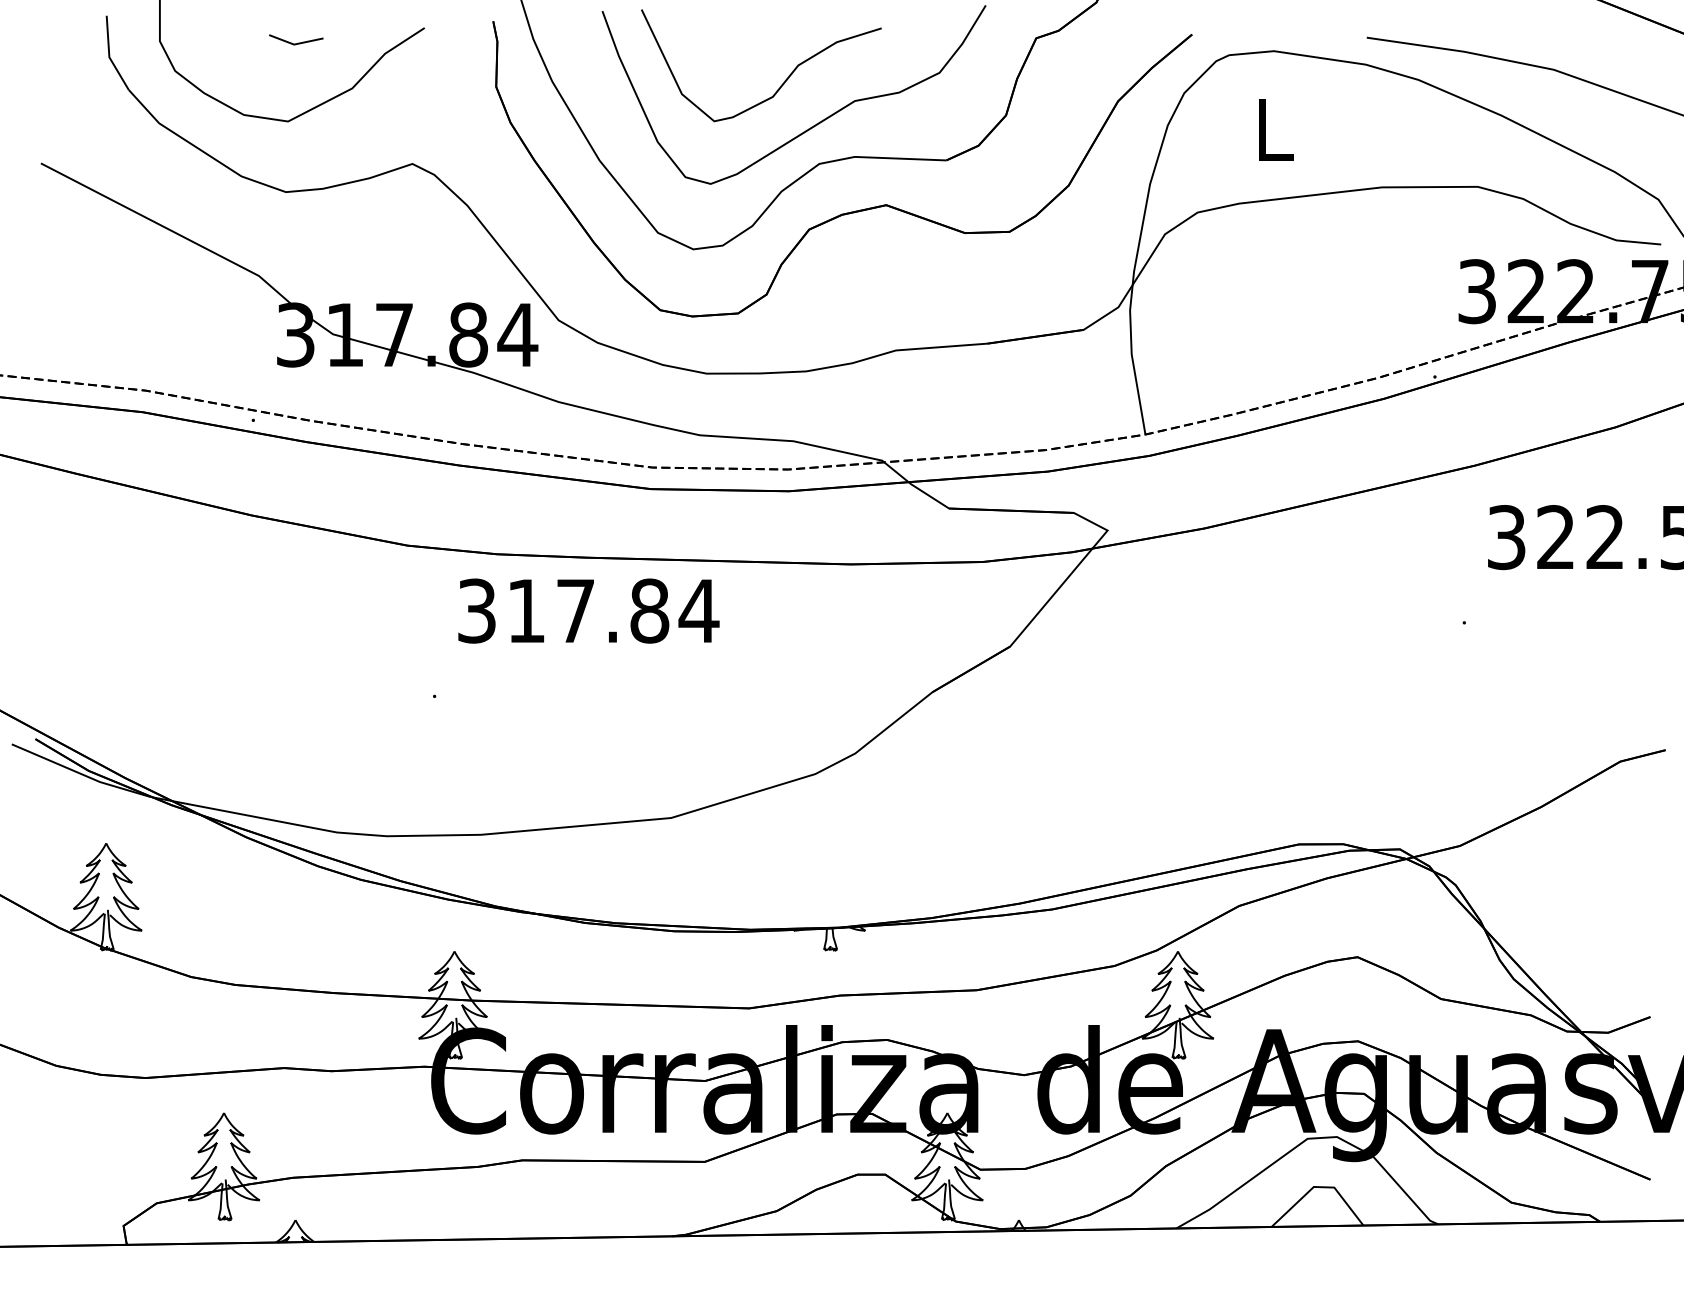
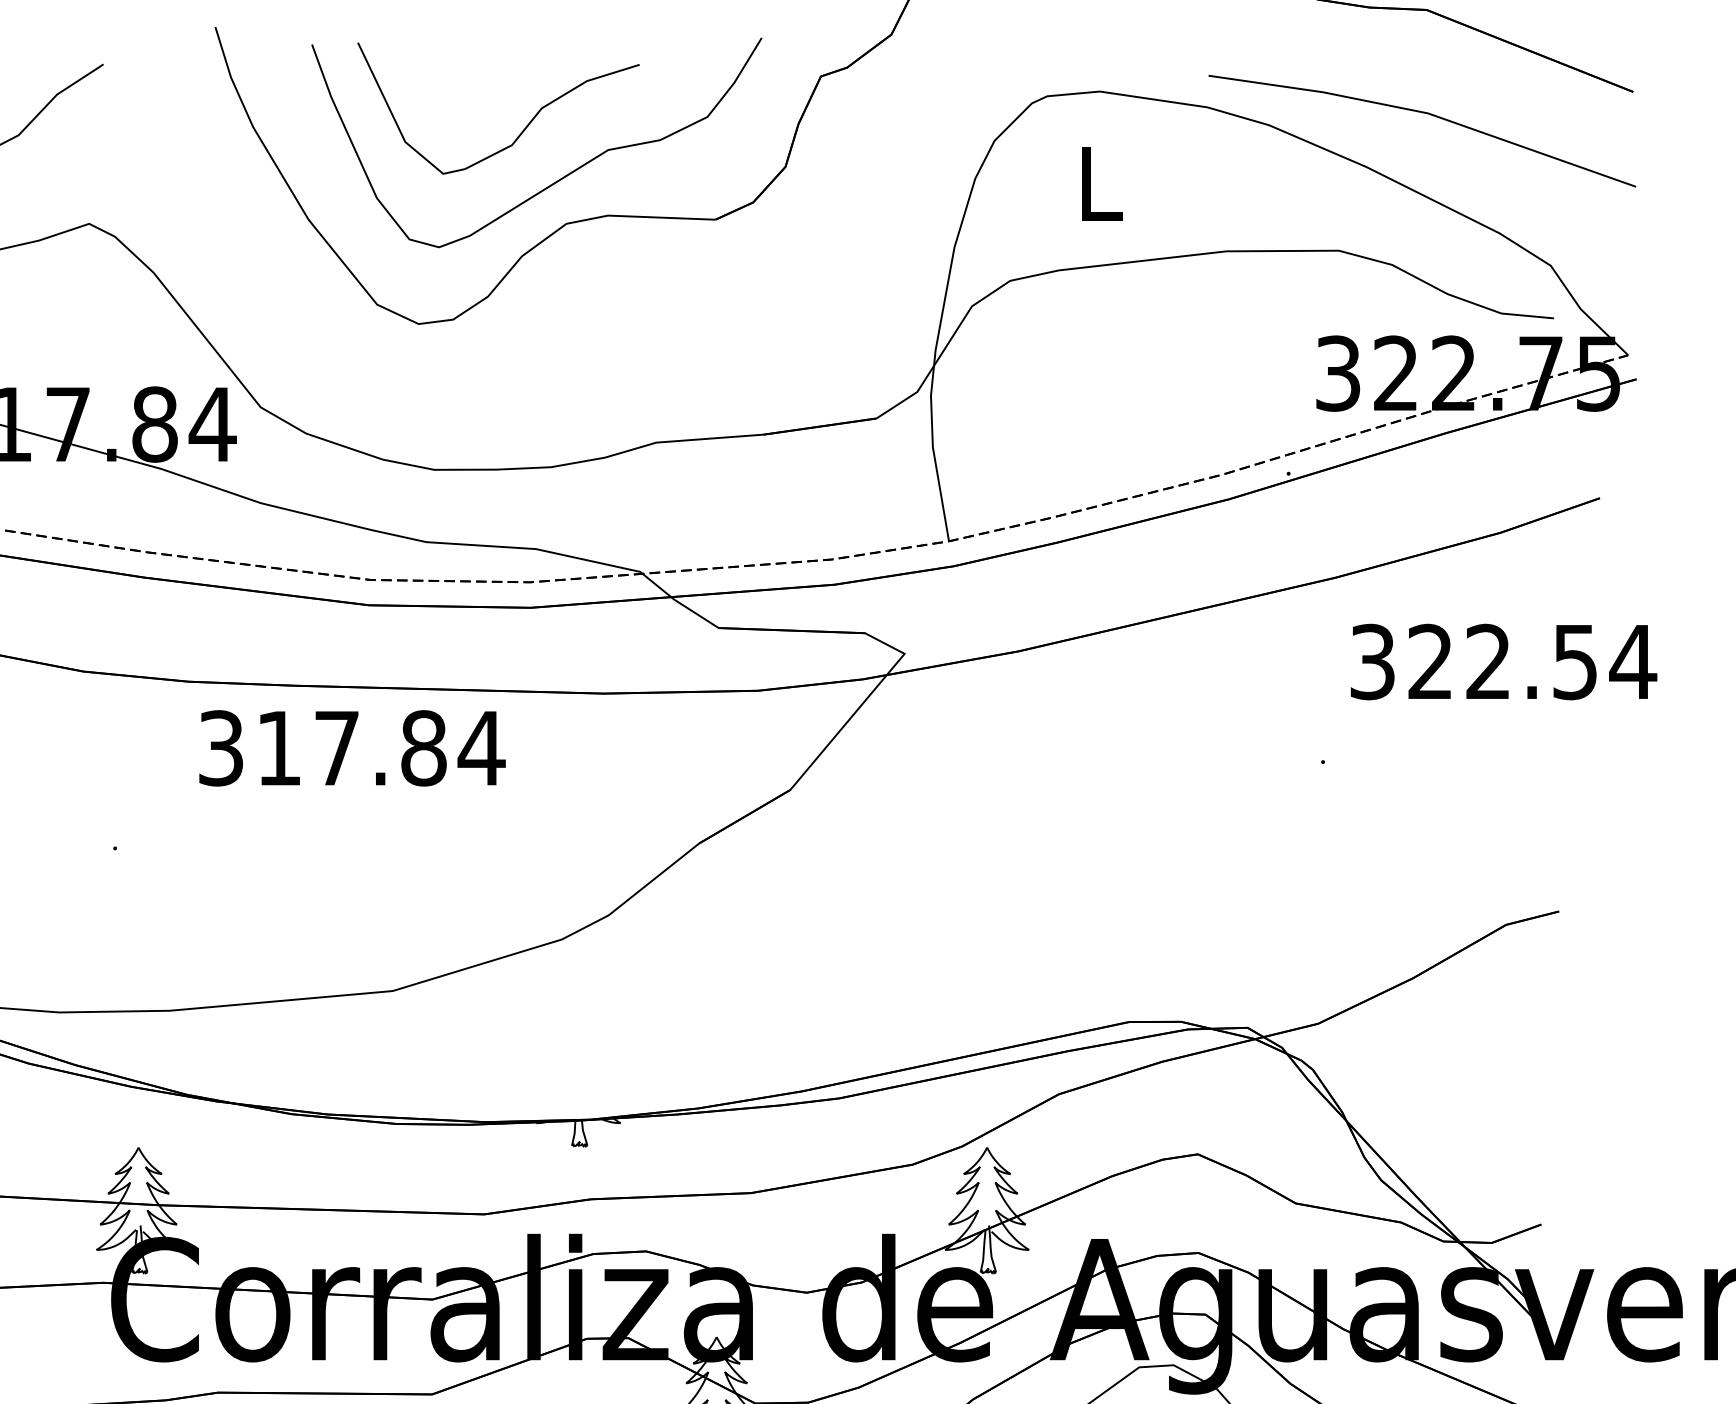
part: (851, 211) -> (604, 279), removed
text: (588, 610) -> (352, 747), moved

